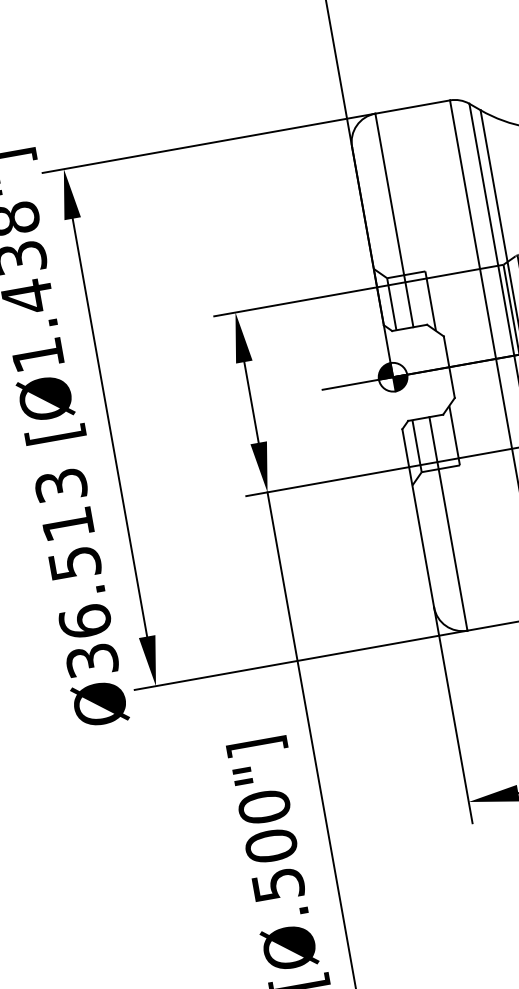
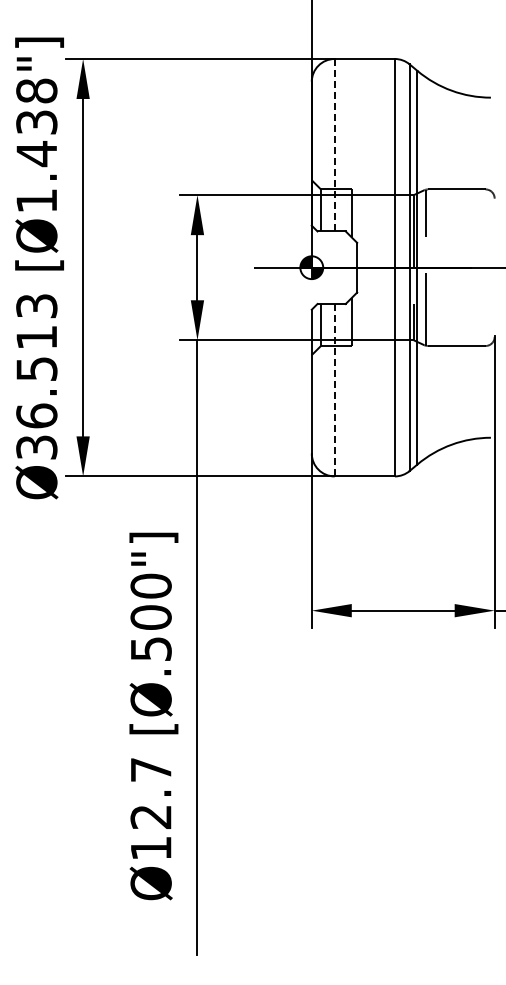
line: (394, 219) -> (334, 144), solid -> dashed
line: (448, 523) -> (334, 389), solid -> dashed

